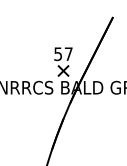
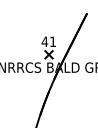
text: (62, 53) -> (48, 41), 57 -> 41

